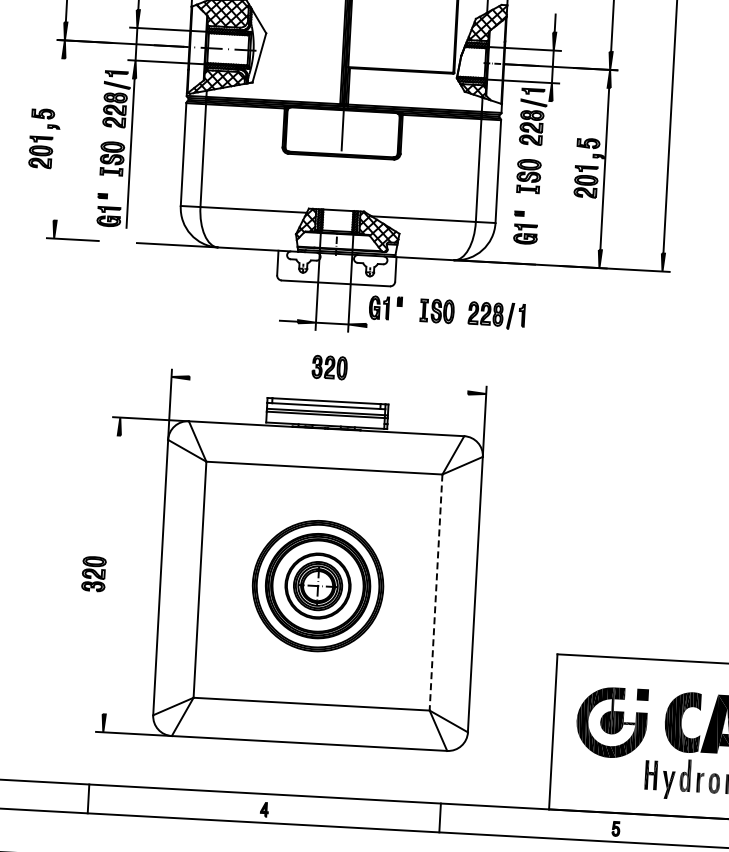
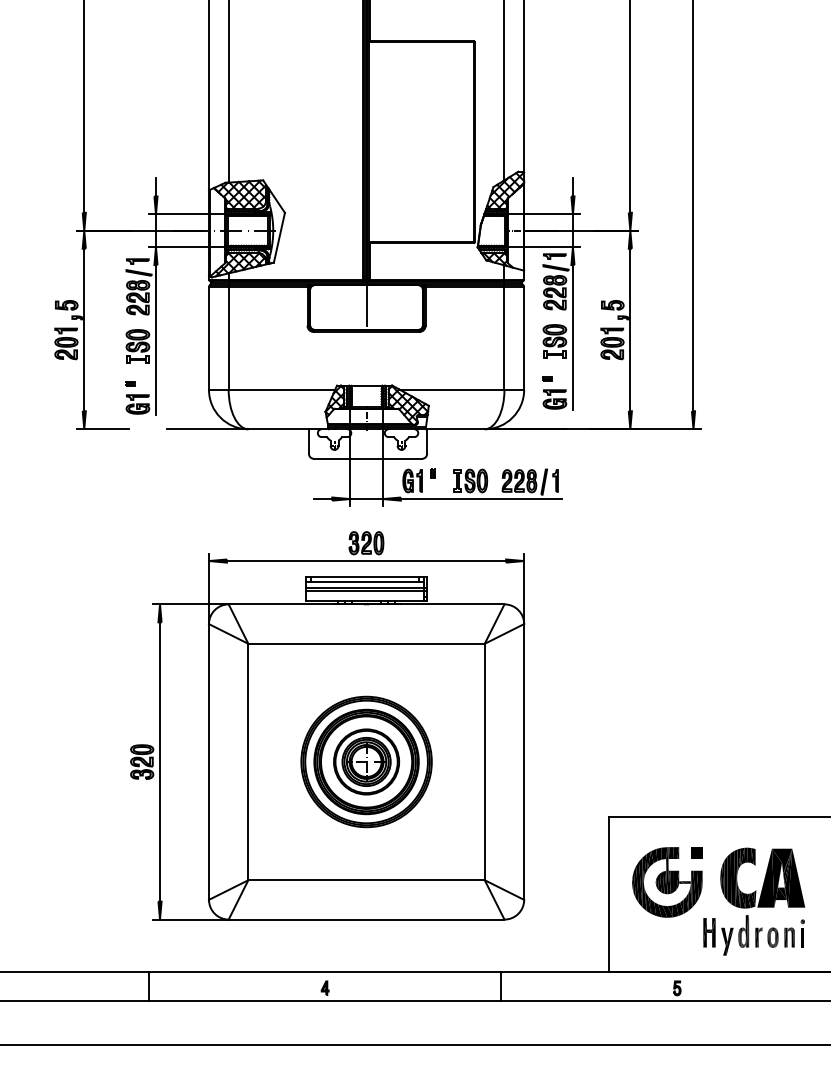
line: (59, 139) -> (84, 329), added
line: (546, 173) -> (572, 337), added
line: (446, 330) -> (481, 499), added
line: (328, 385) -> (366, 561), added
line: (112, 574) -> (160, 761), added
line: (435, 592) -> (484, 762), dashed -> solid

